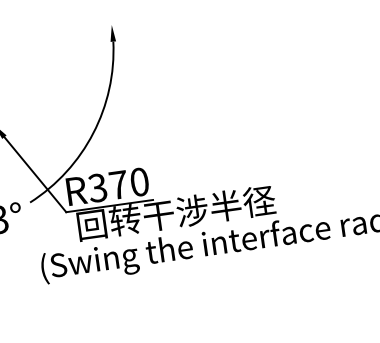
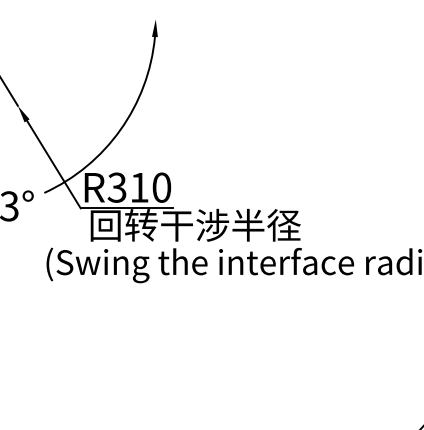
text: (118, 184) -> (139, 187), R370 -> R310

